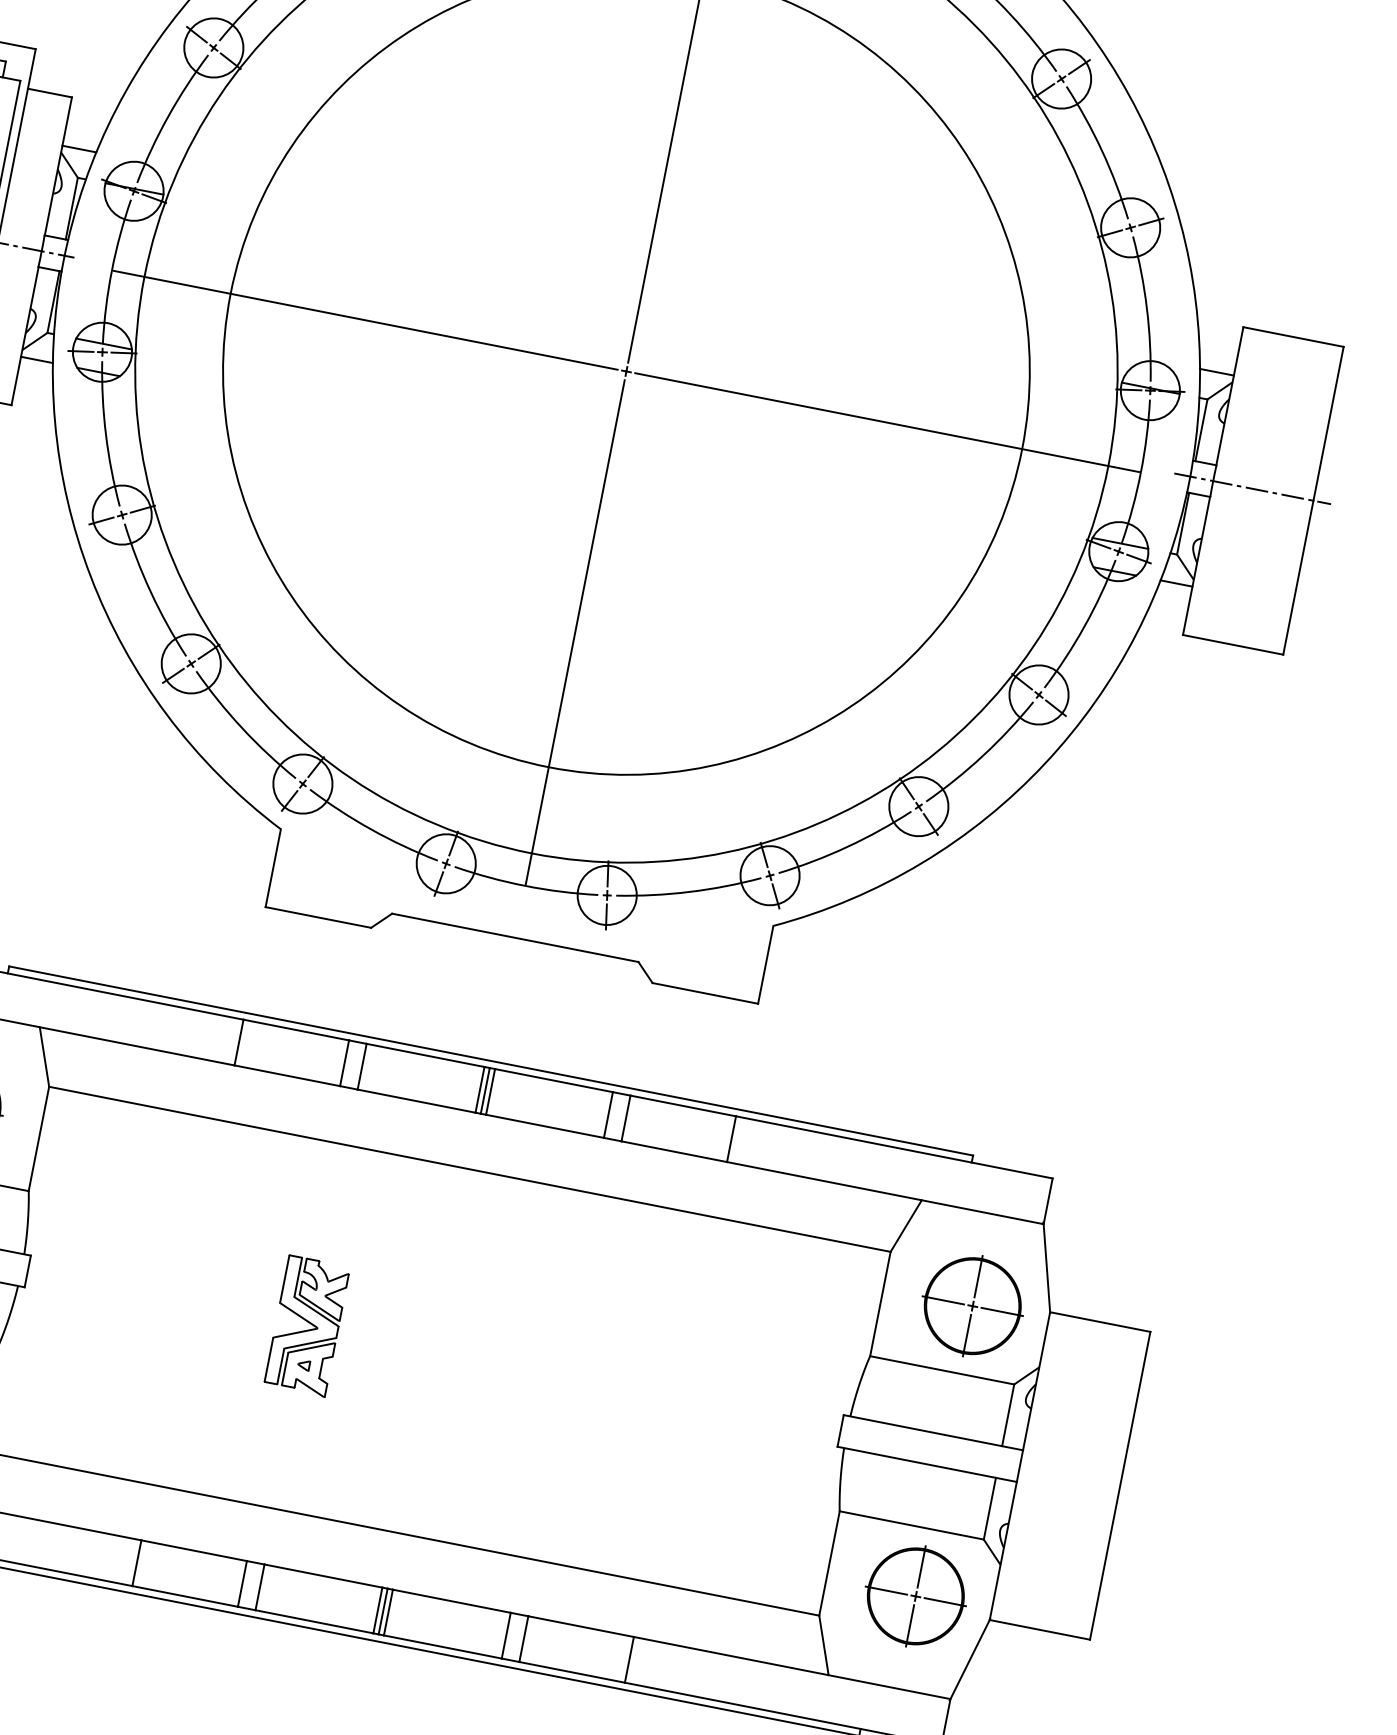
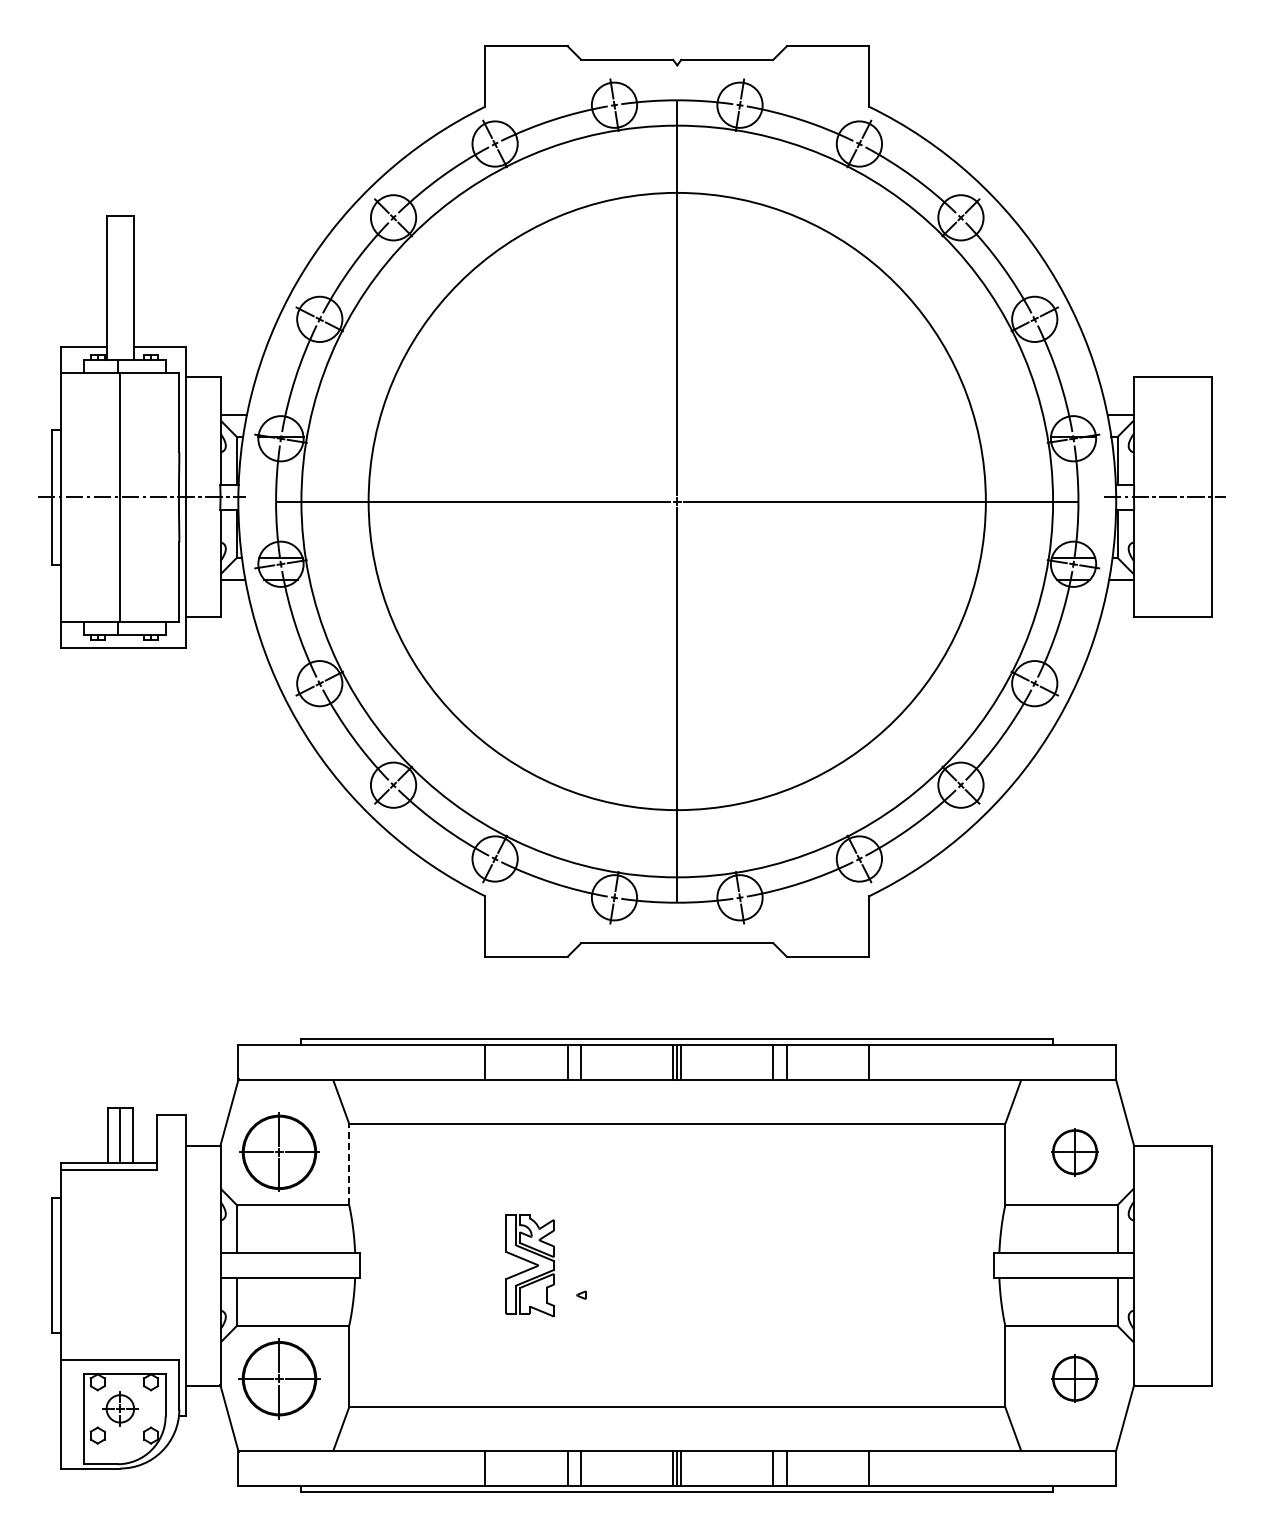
line: (39, 1139) -> (349, 1164), solid -> dashed
part: (972, 1304) -> (1074, 1151), size x0.6
part: (306, 1326) -> (529, 1265), moved
part: (915, 1596) -> (1074, 1378), size x0.6

